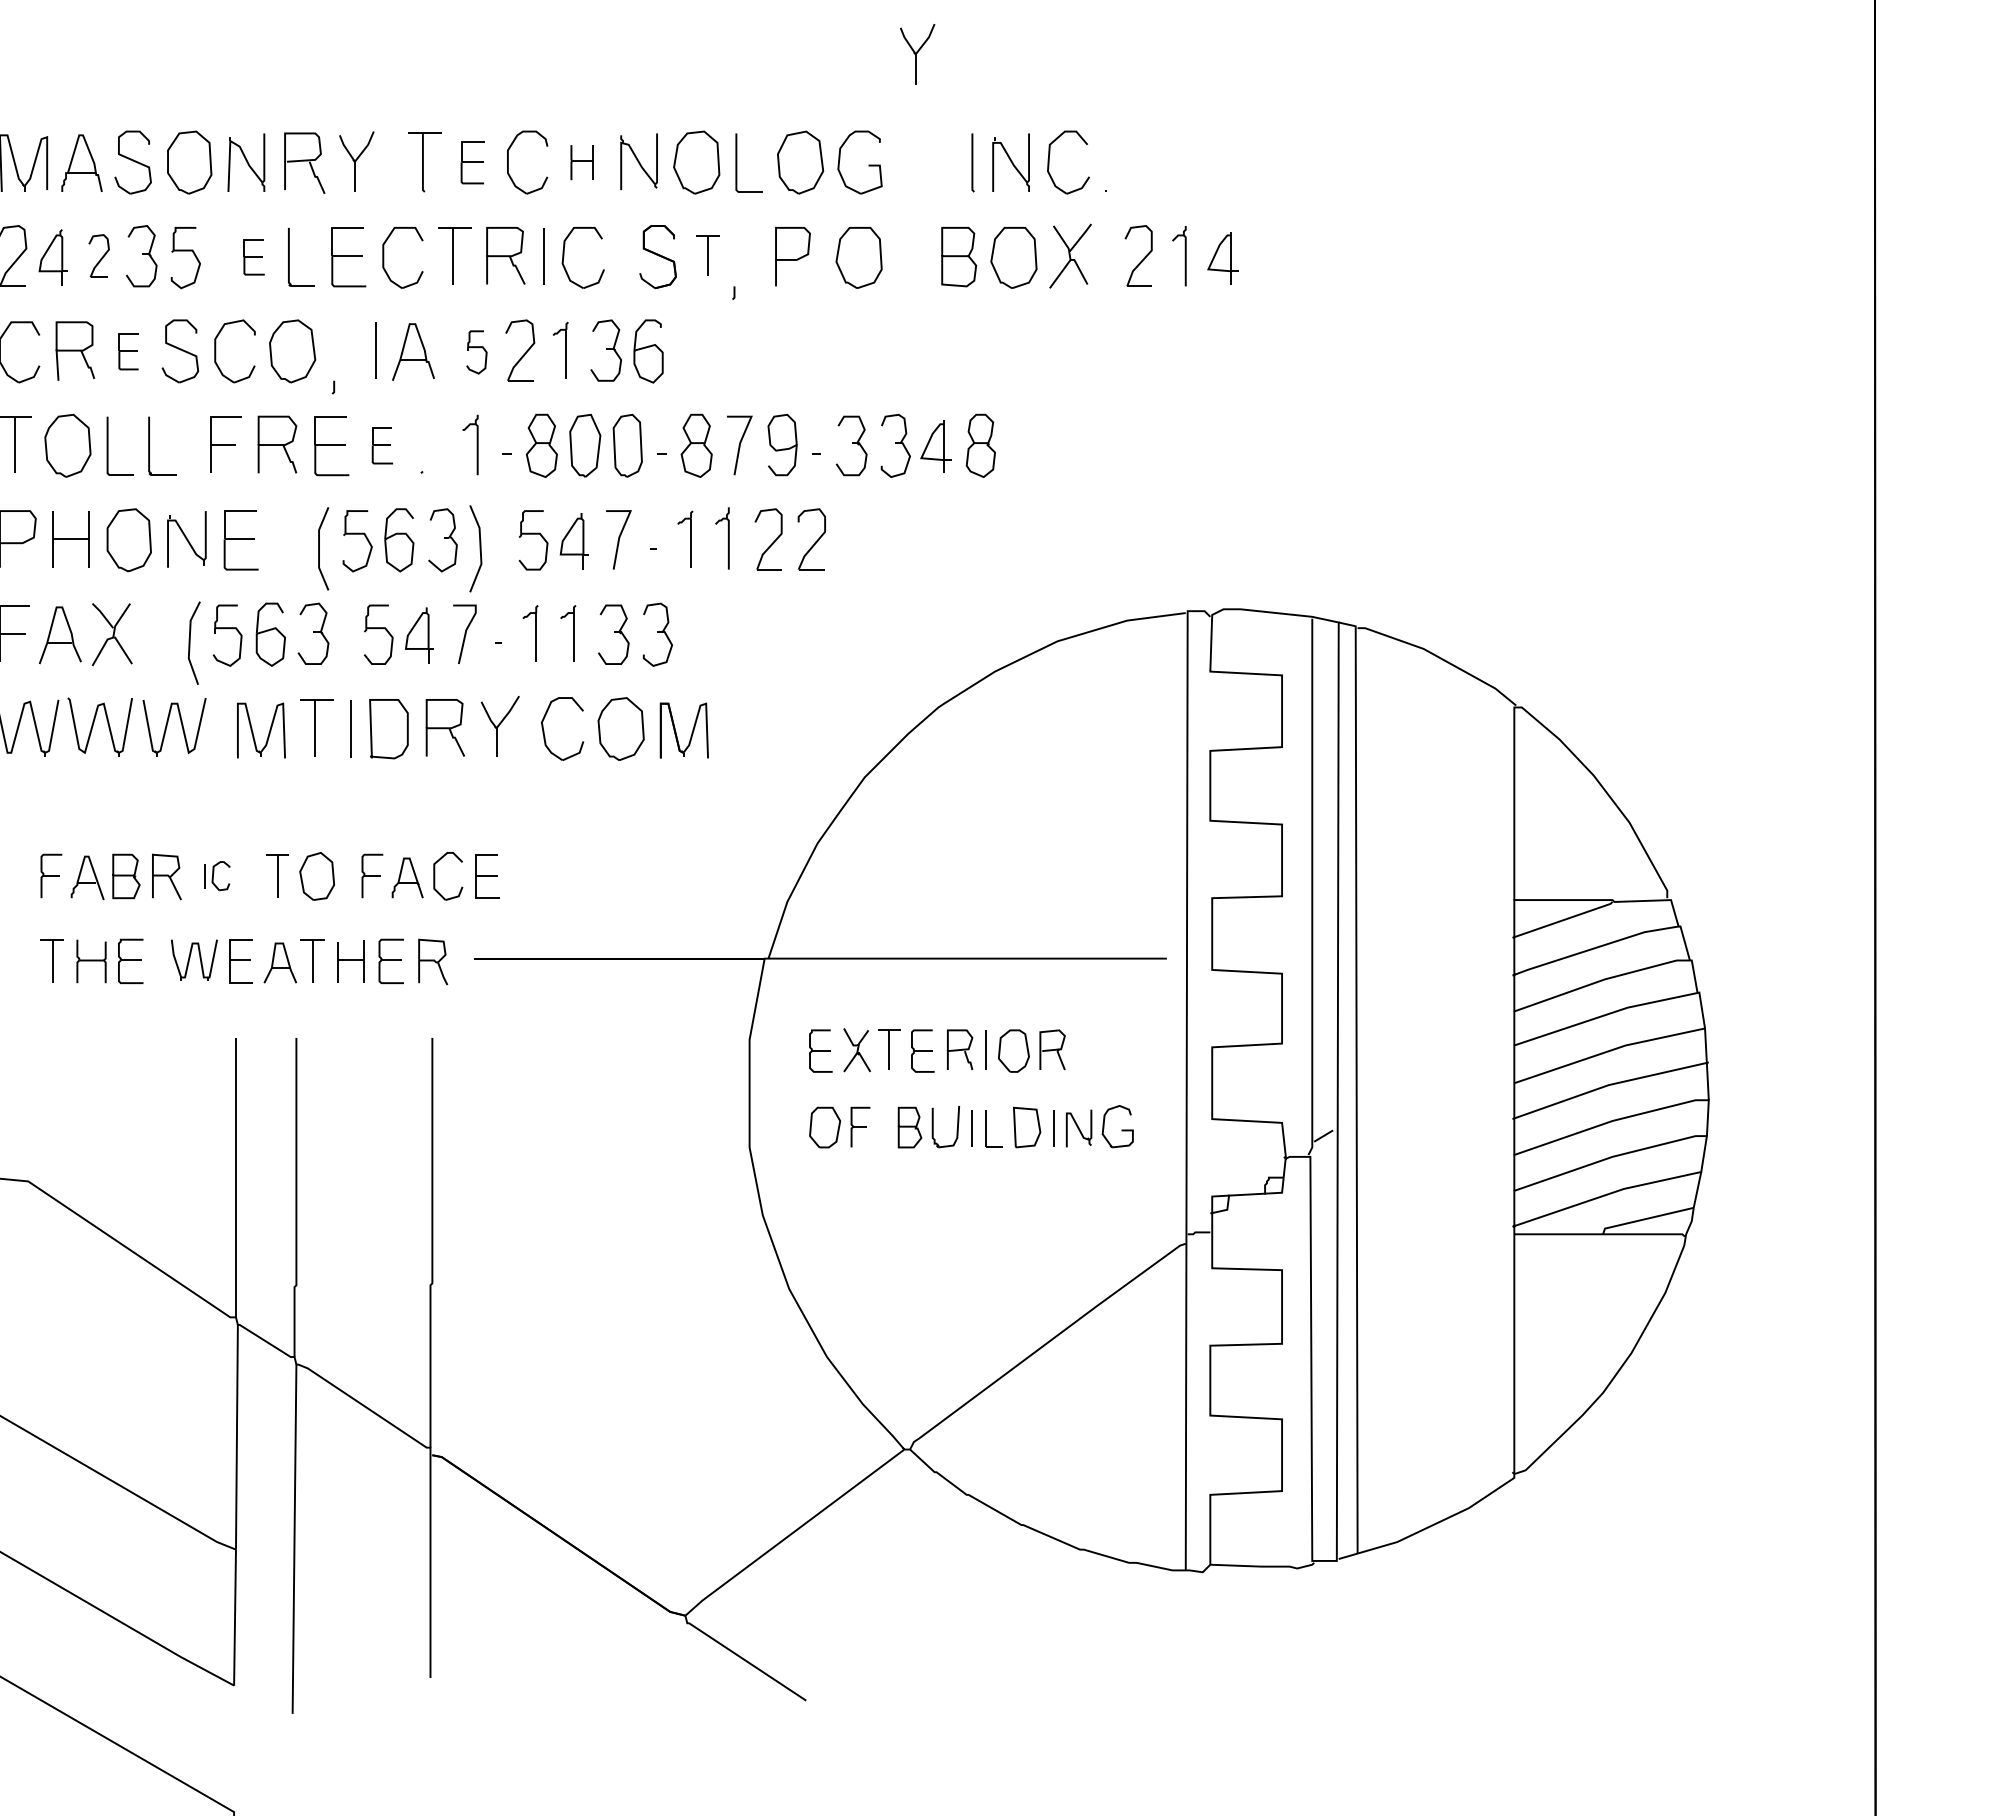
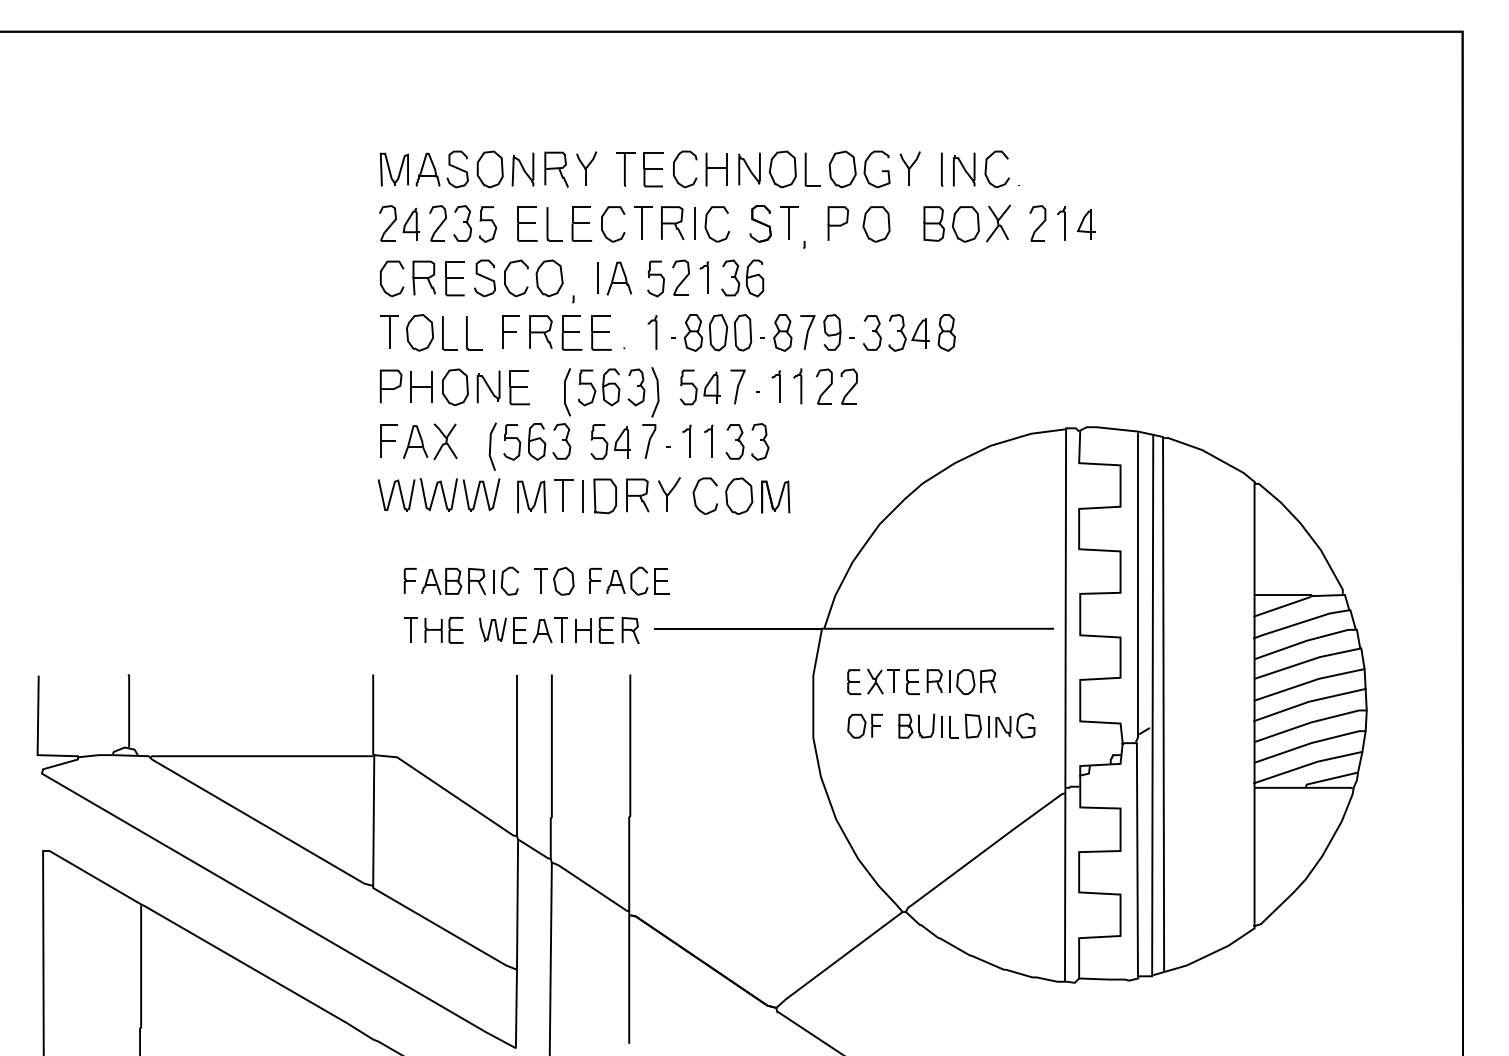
part: (916, 53) -> (909, 168), moved
part: (472, 162) -> (653, 169), size x1.43
part: (581, 162) -> (716, 169), size x1.67
part: (708, 254) -> (789, 222), size x1.43
part: (98, 256) -> (437, 223), size x1.43
part: (254, 256) -> (527, 223), size x1.67
part: (127, 351) -> (454, 278), size x1.67
part: (476, 351) -> (655, 278), size x1.43
part: (382, 445) -> (601, 332), size x1.67
part: (216, 874) -> (505, 580), size x1.67

